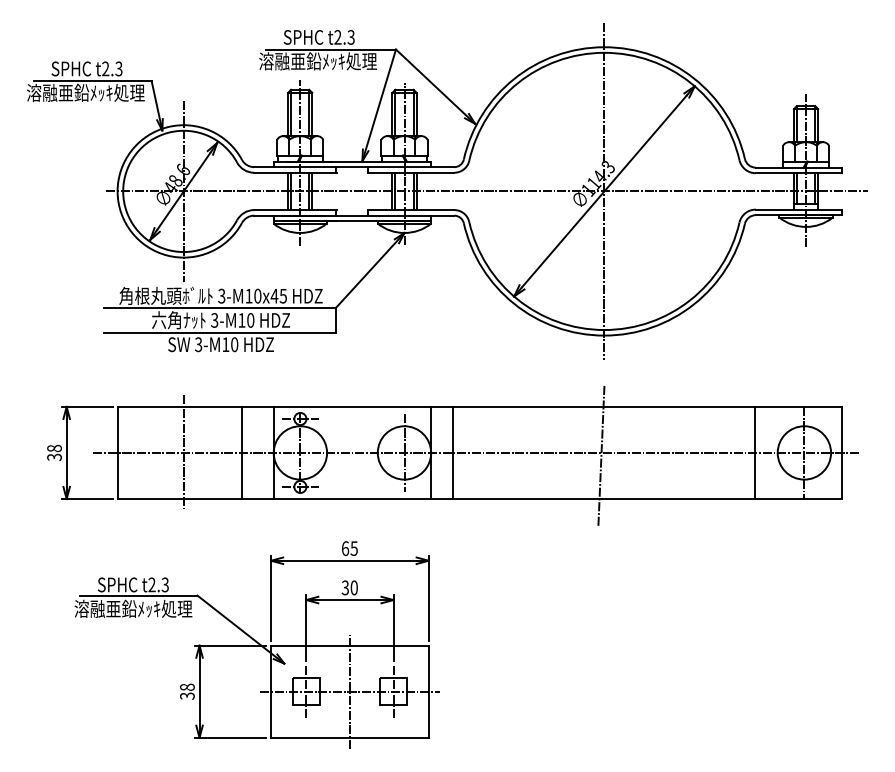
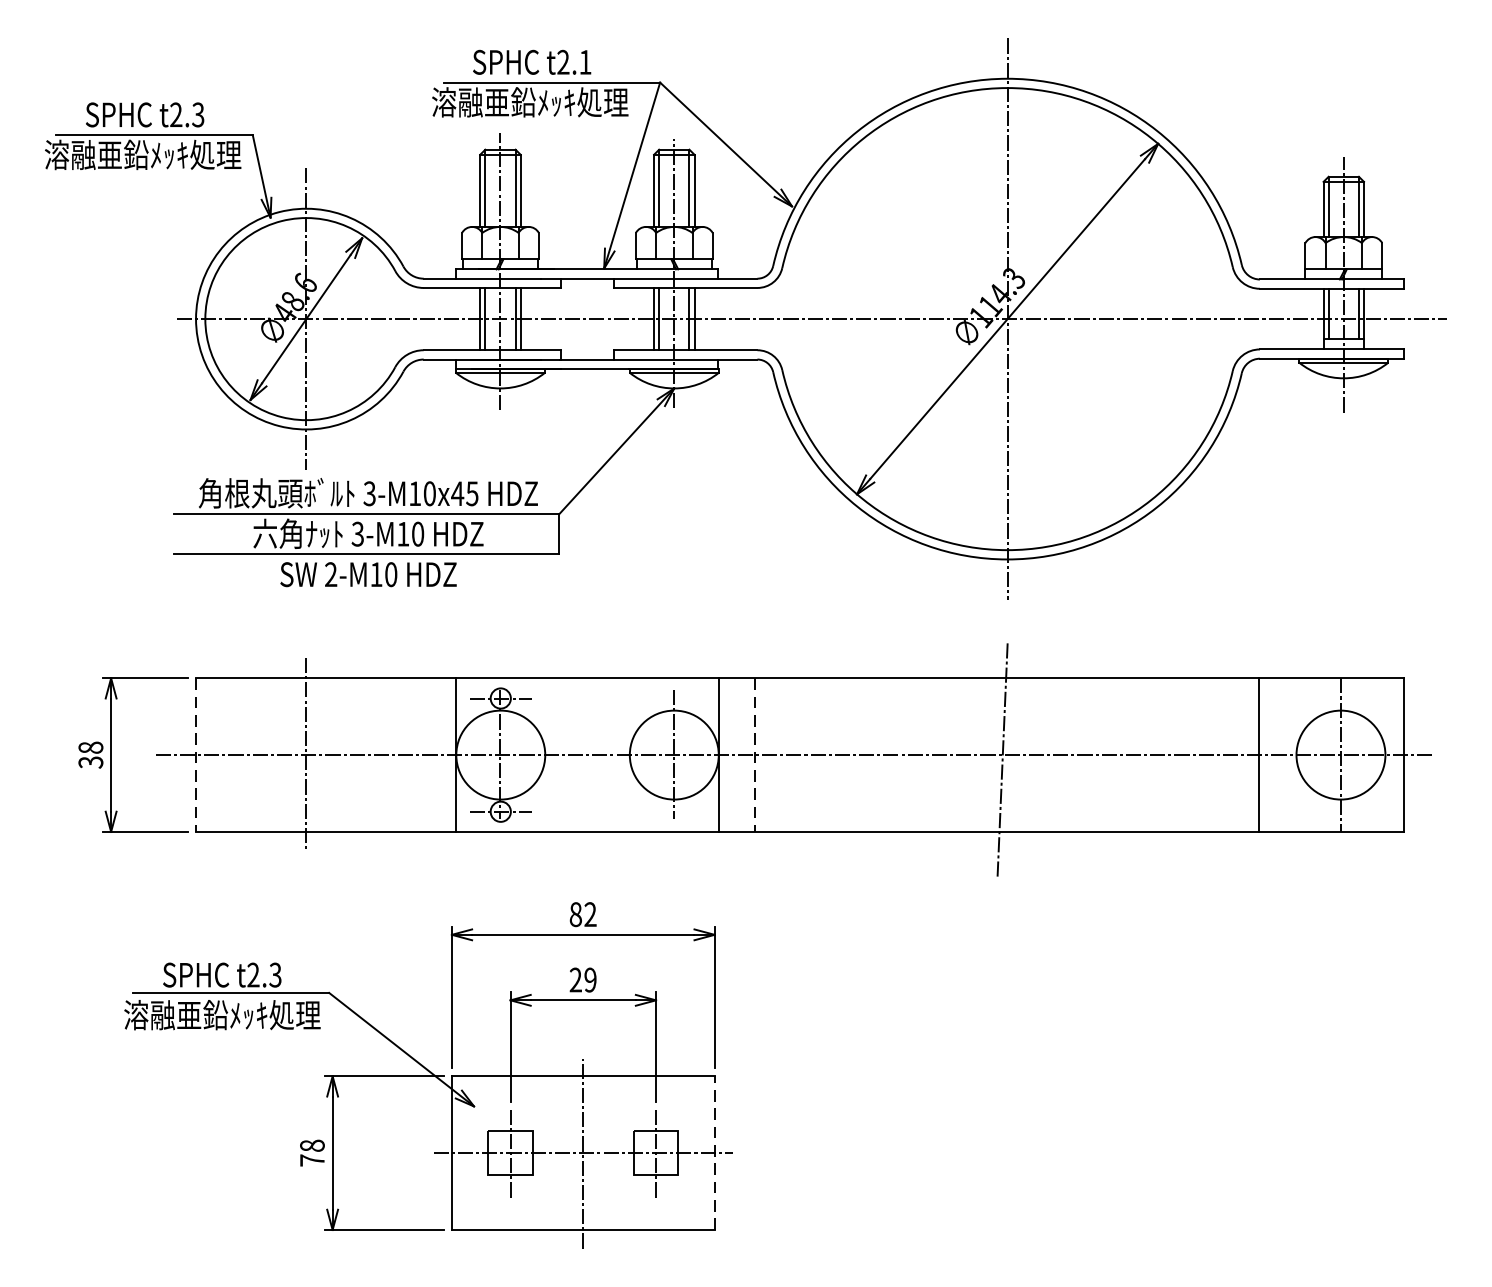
text: (350, 37) -> (584, 62), t2.3 -> t2.1
text: (198, 345) -> (330, 575), 3-M10 -> 2-M10
line: (242, 452) -> (404, 754), removed
line: (117, 453) -> (195, 756), solid -> dashed
line: (453, 453) -> (756, 756), solid -> dashed
text: (349, 548) -> (582, 914), 65 -> 82
text: (349, 587) -> (582, 979), 30 -> 29
line: (428, 691) -> (714, 1152), solid -> dashed
text: (187, 695) -> (312, 1159), 38 -> 78

